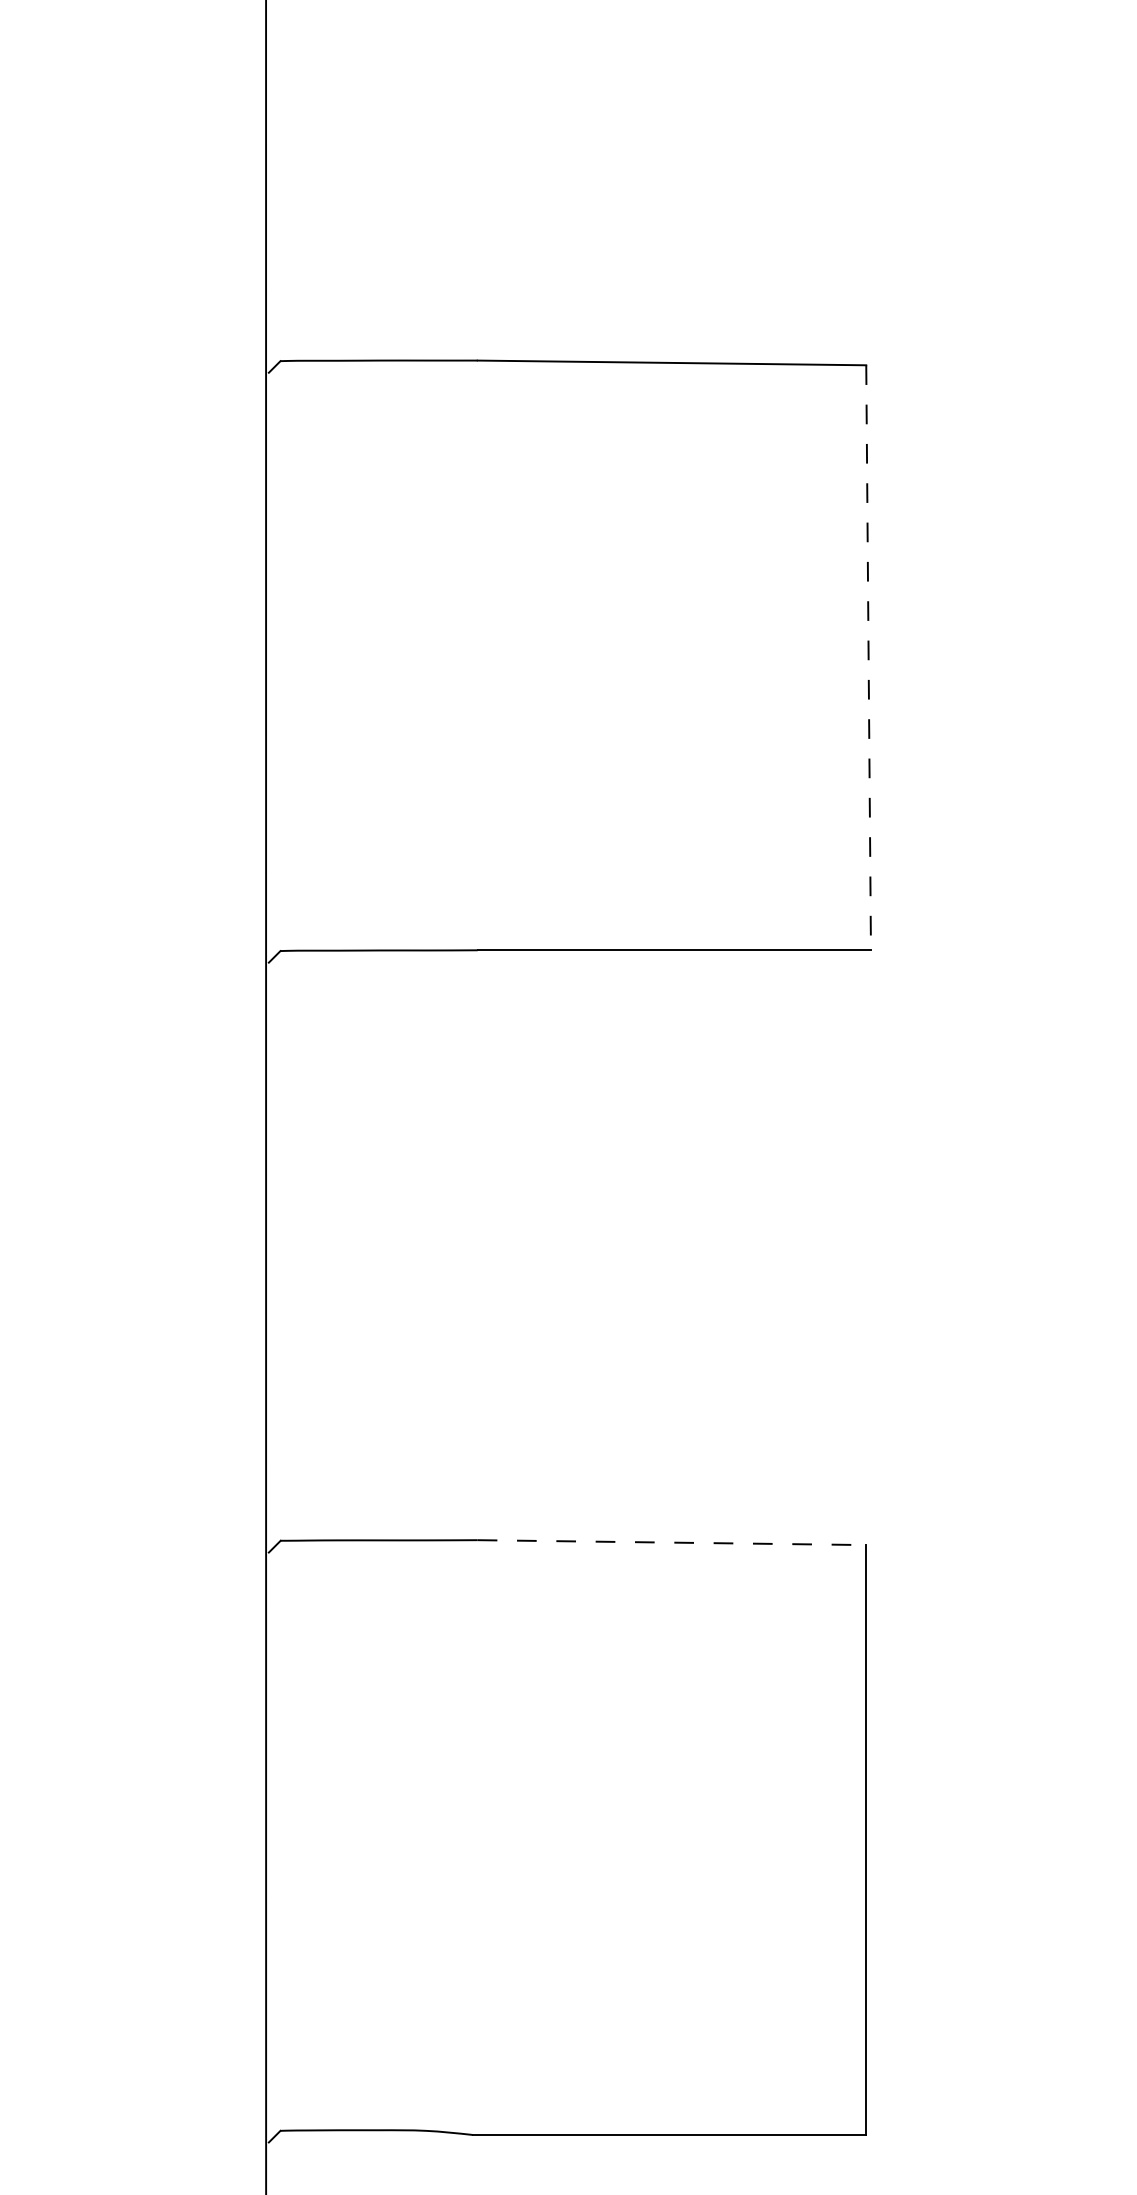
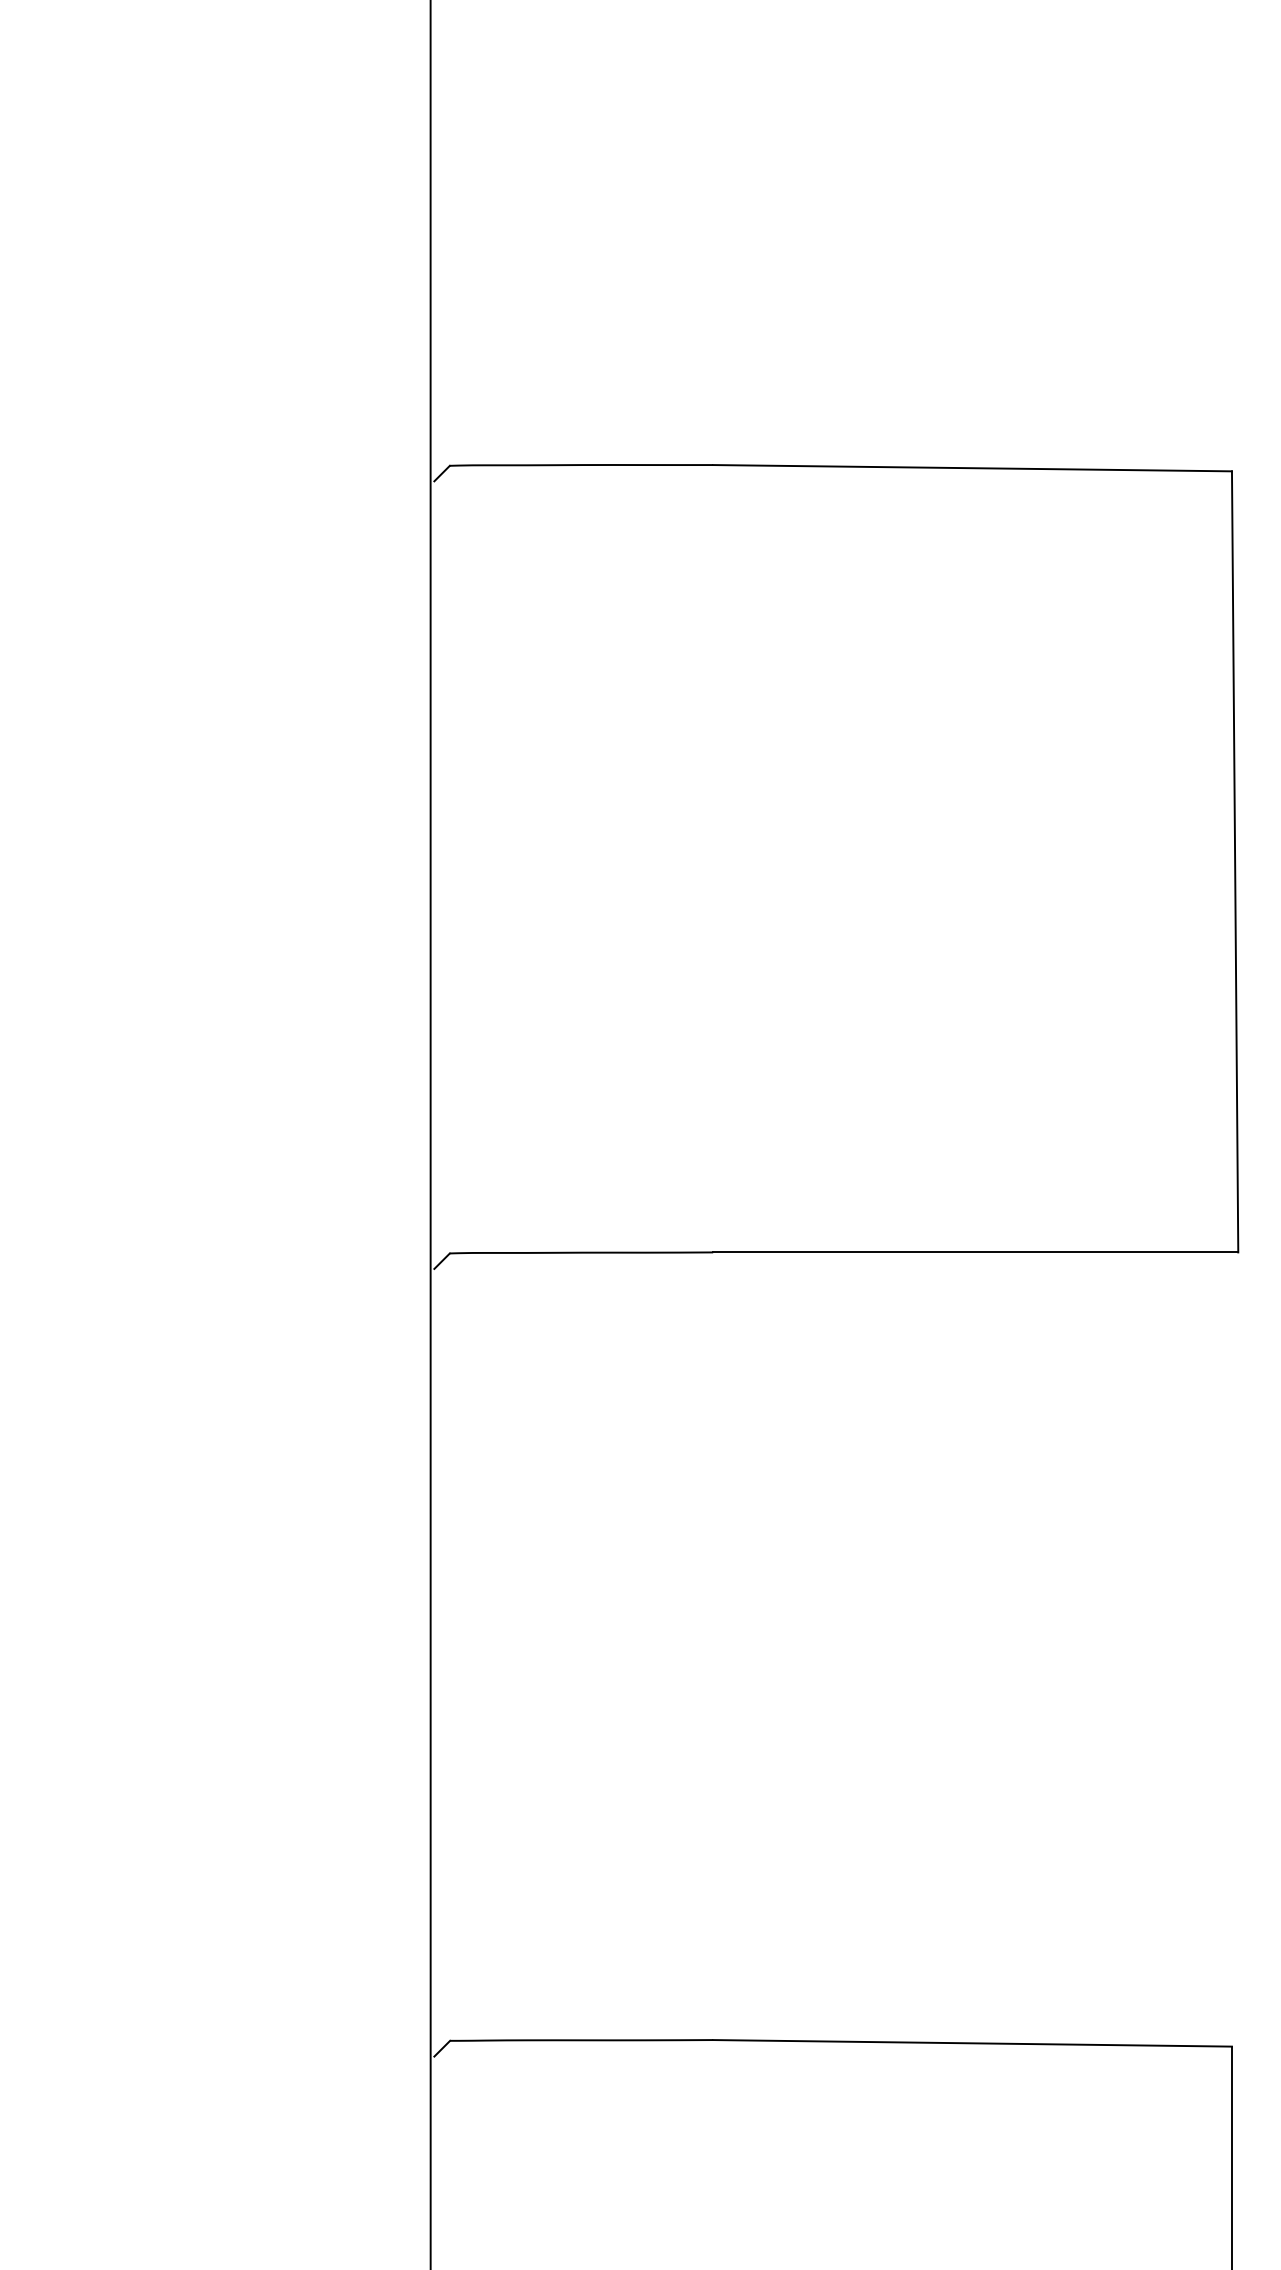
line: (868, 658) -> (1234, 862), dashed -> solid
line: (672, 1542) -> (973, 2043), dashed -> solid

